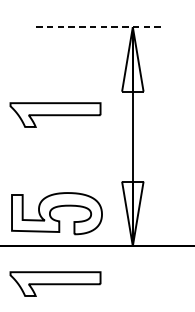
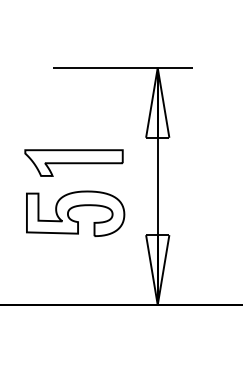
line: (100, 26) -> (122, 67), dashed -> solid
part: (56, 213) -> (75, 213), moved
part: (55, 283) -> (73, 345), removed

